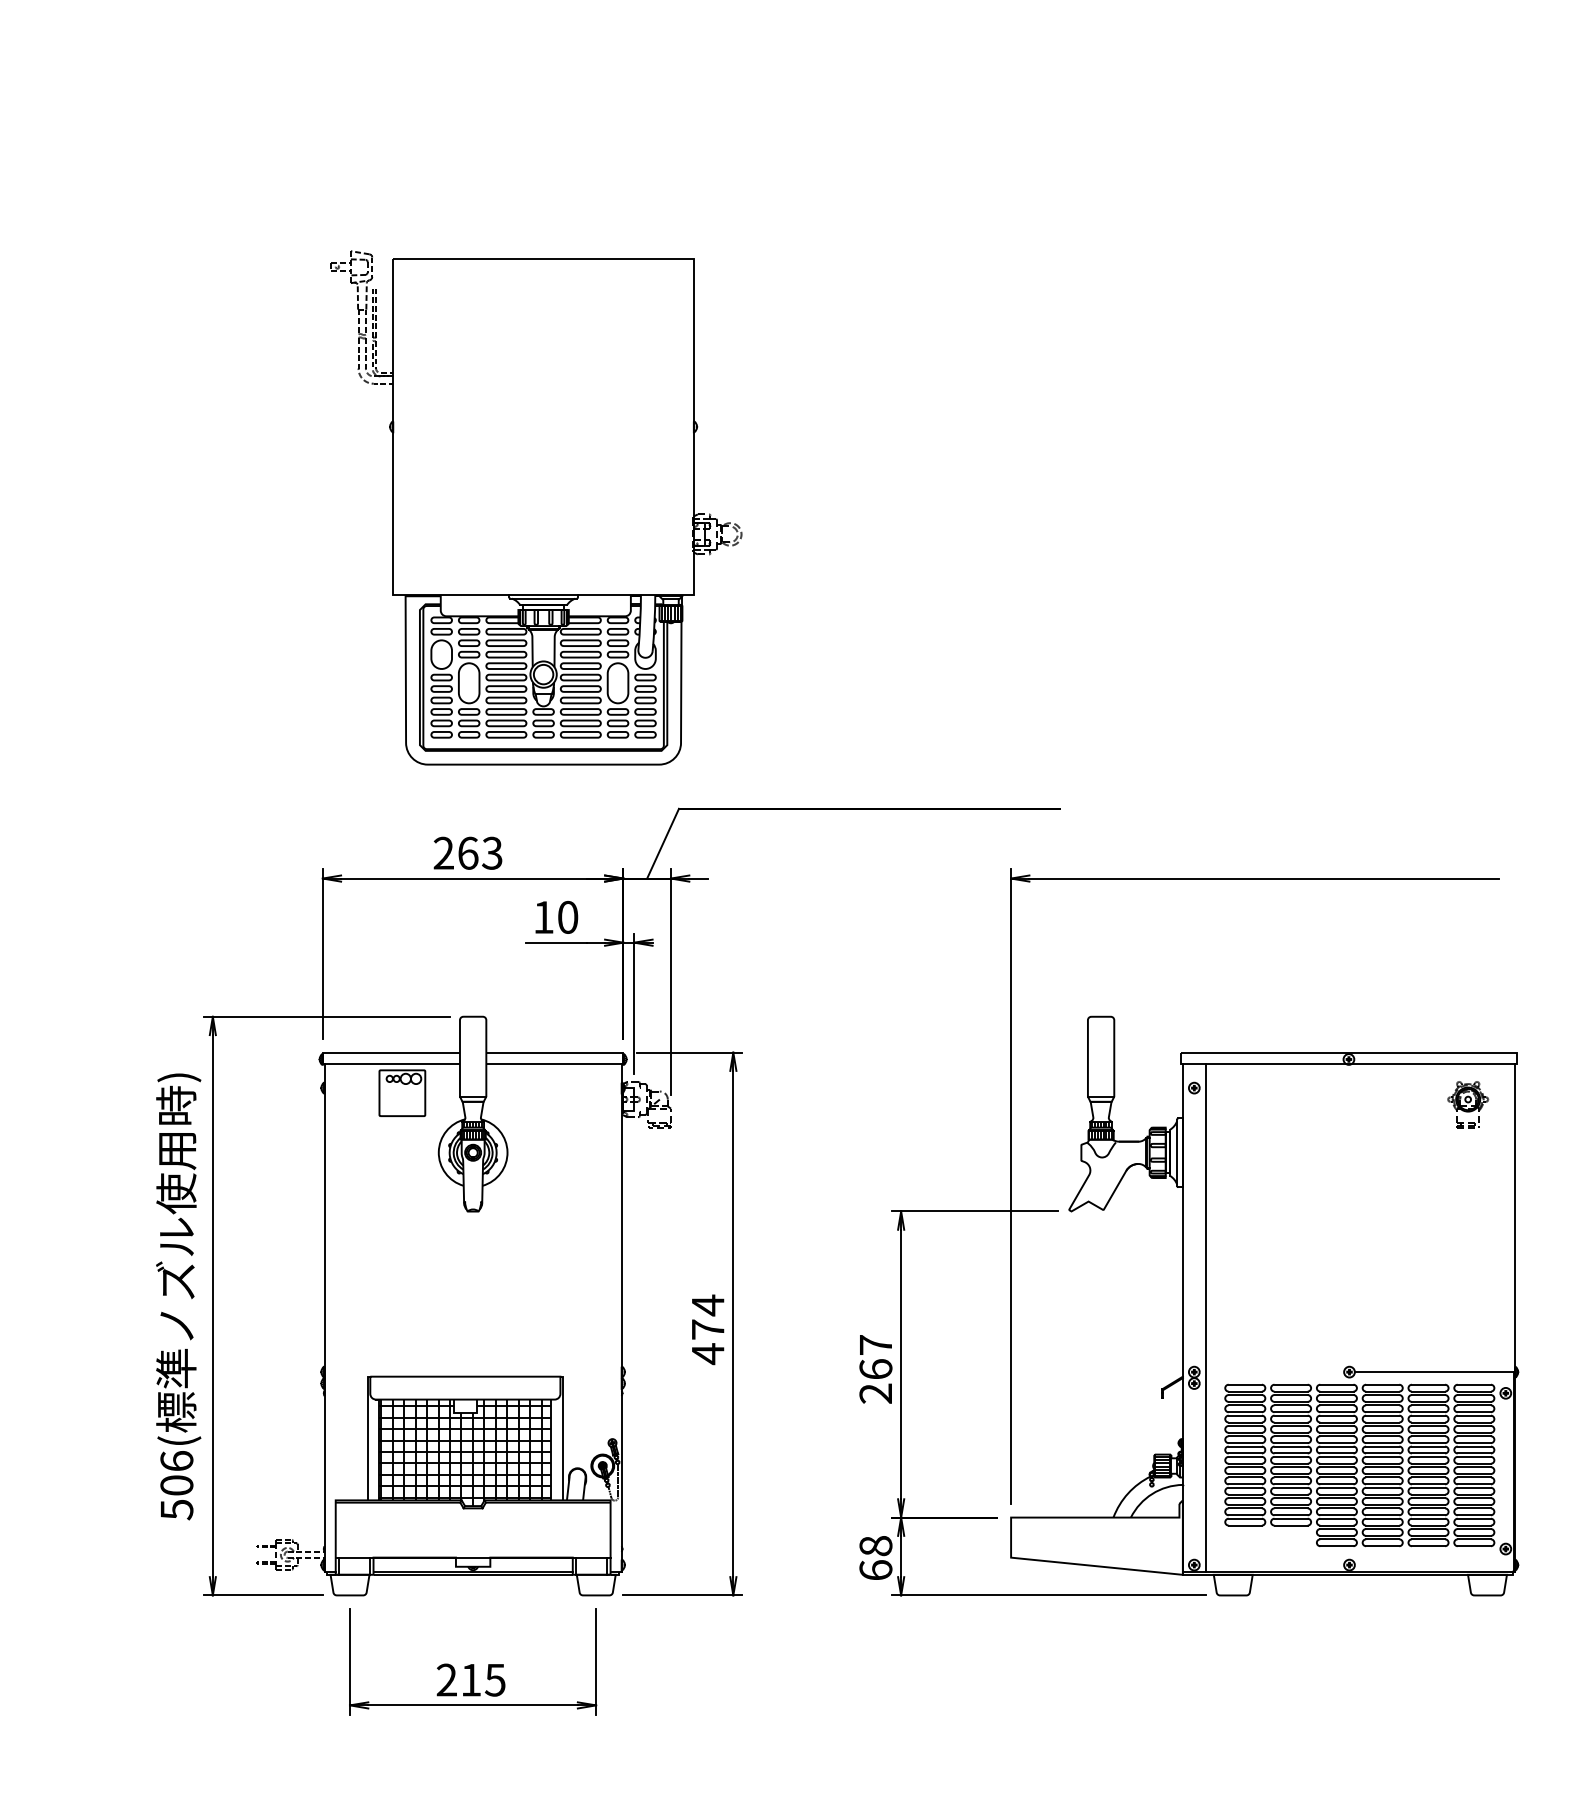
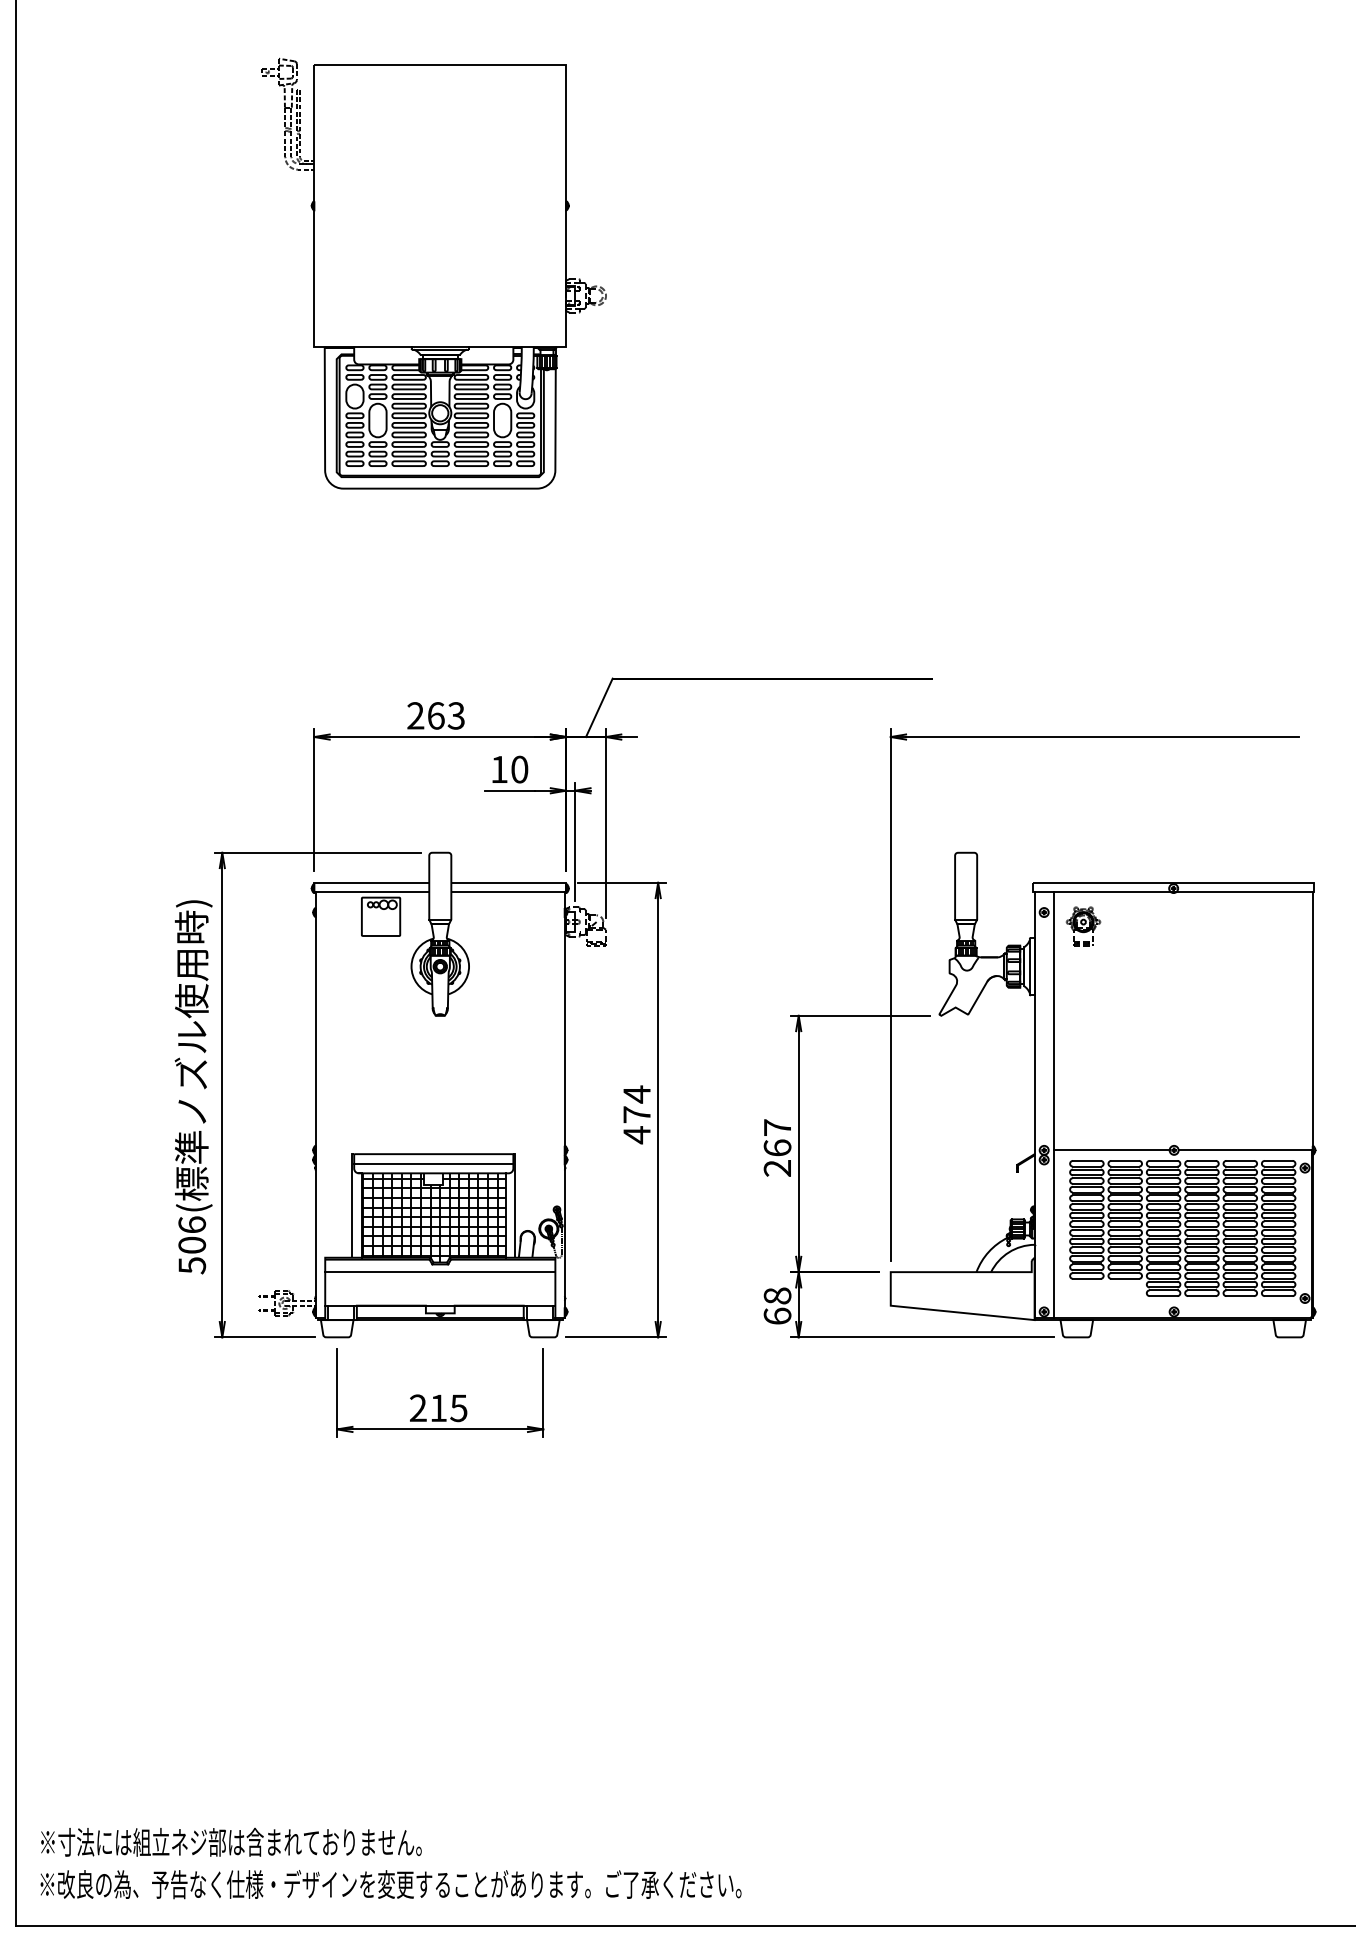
part: (535, 507) -> (433, 273), moved
part: (1468, 1104) -> (1083, 926), moved
line: (1274, 1372) -> (1111, 1150), added
line: (465, 1387) -> (433, 1163), added
line: (473, 1517) -> (440, 1272), added

